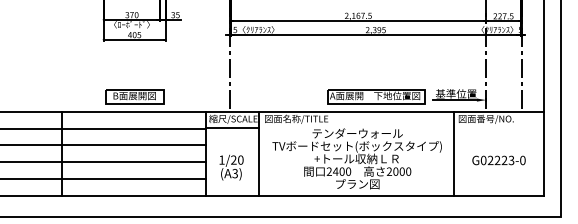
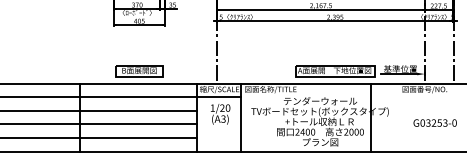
line: (453, 153) -> (370, 117), moved
text: (497, 160) -> (433, 123), G02223-0 -> G03253-0
text: (231, 167) -> (220, 114), moved

